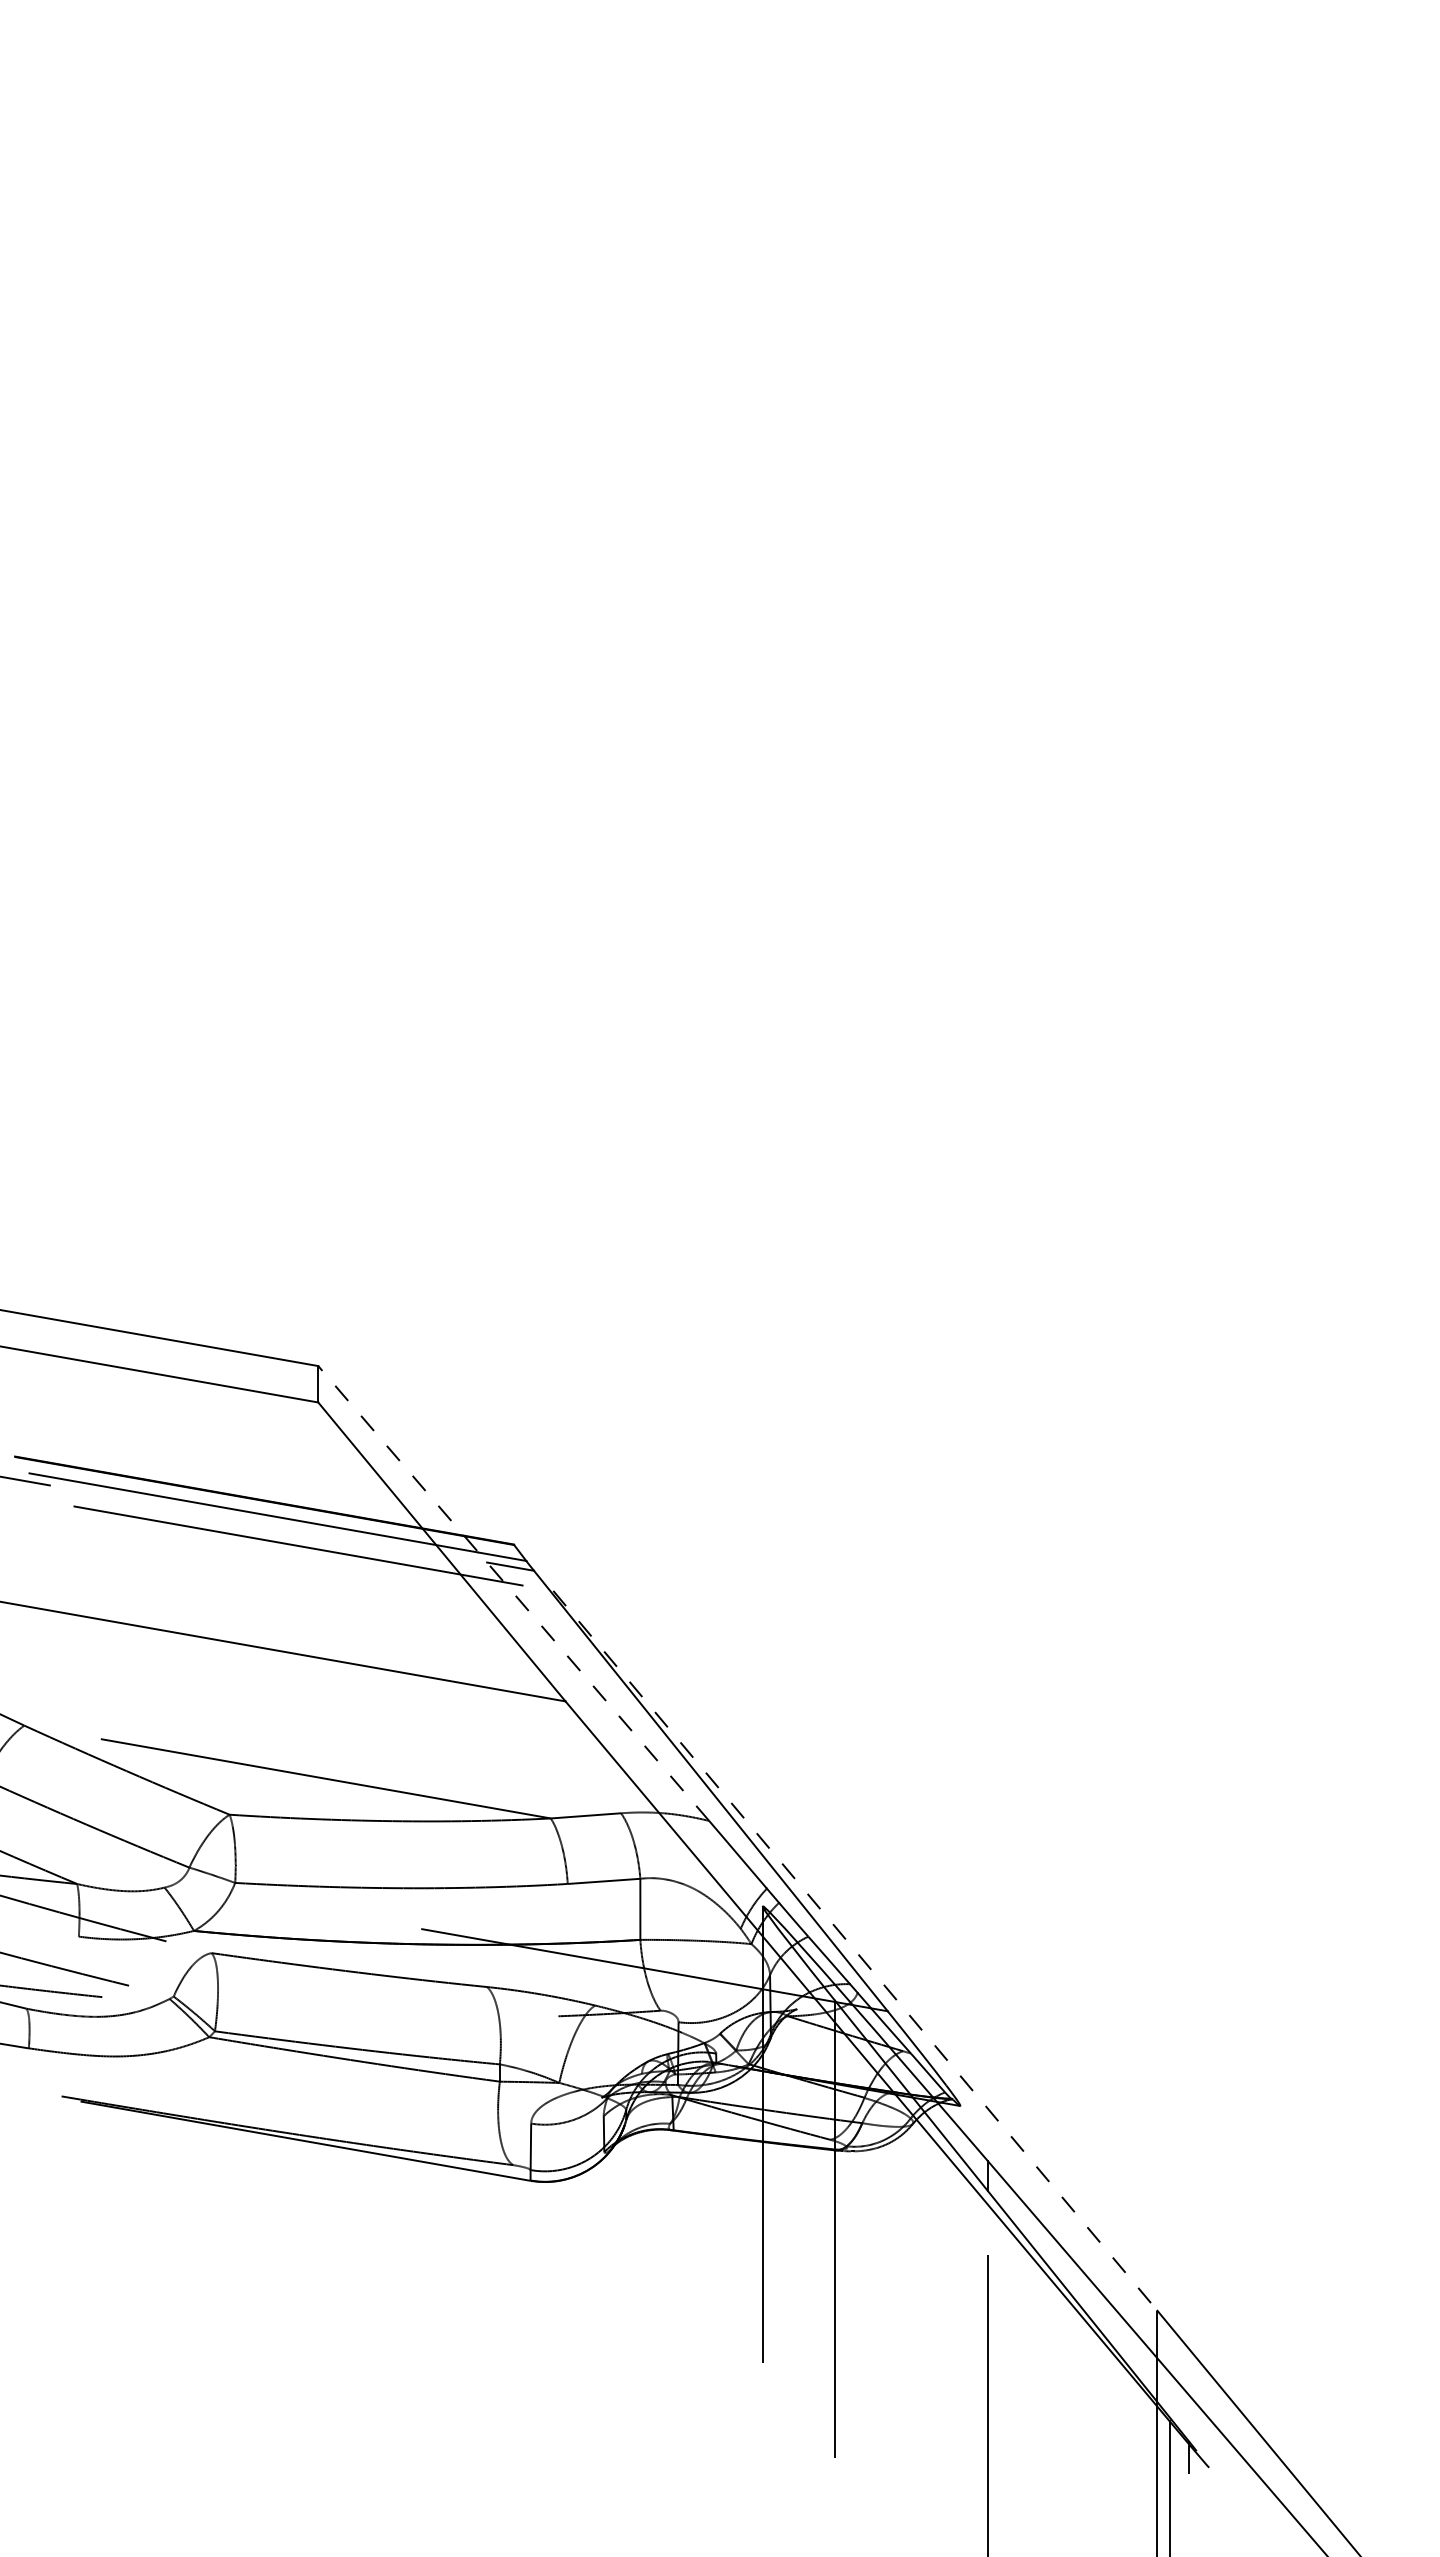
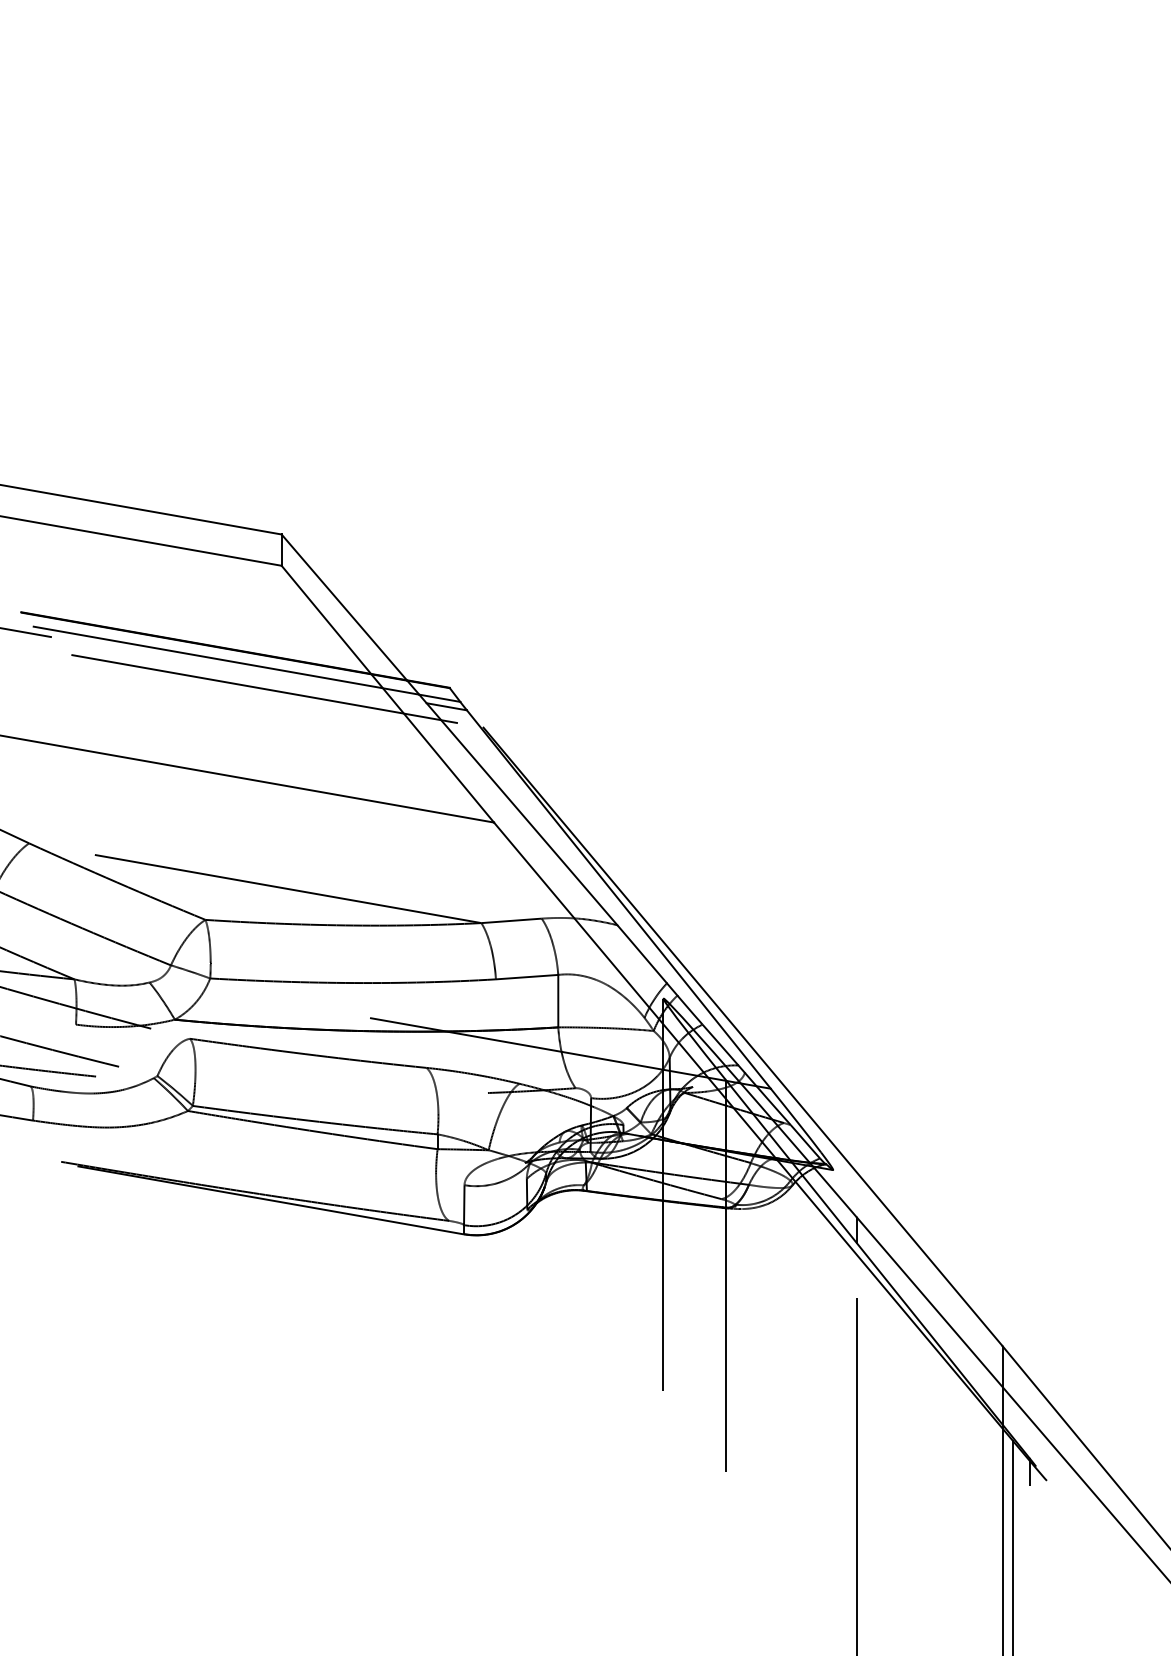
line: (513, 1593) -> (449, 729), dashed -> solid
line: (855, 1950) -> (743, 1036), dashed -> solid

